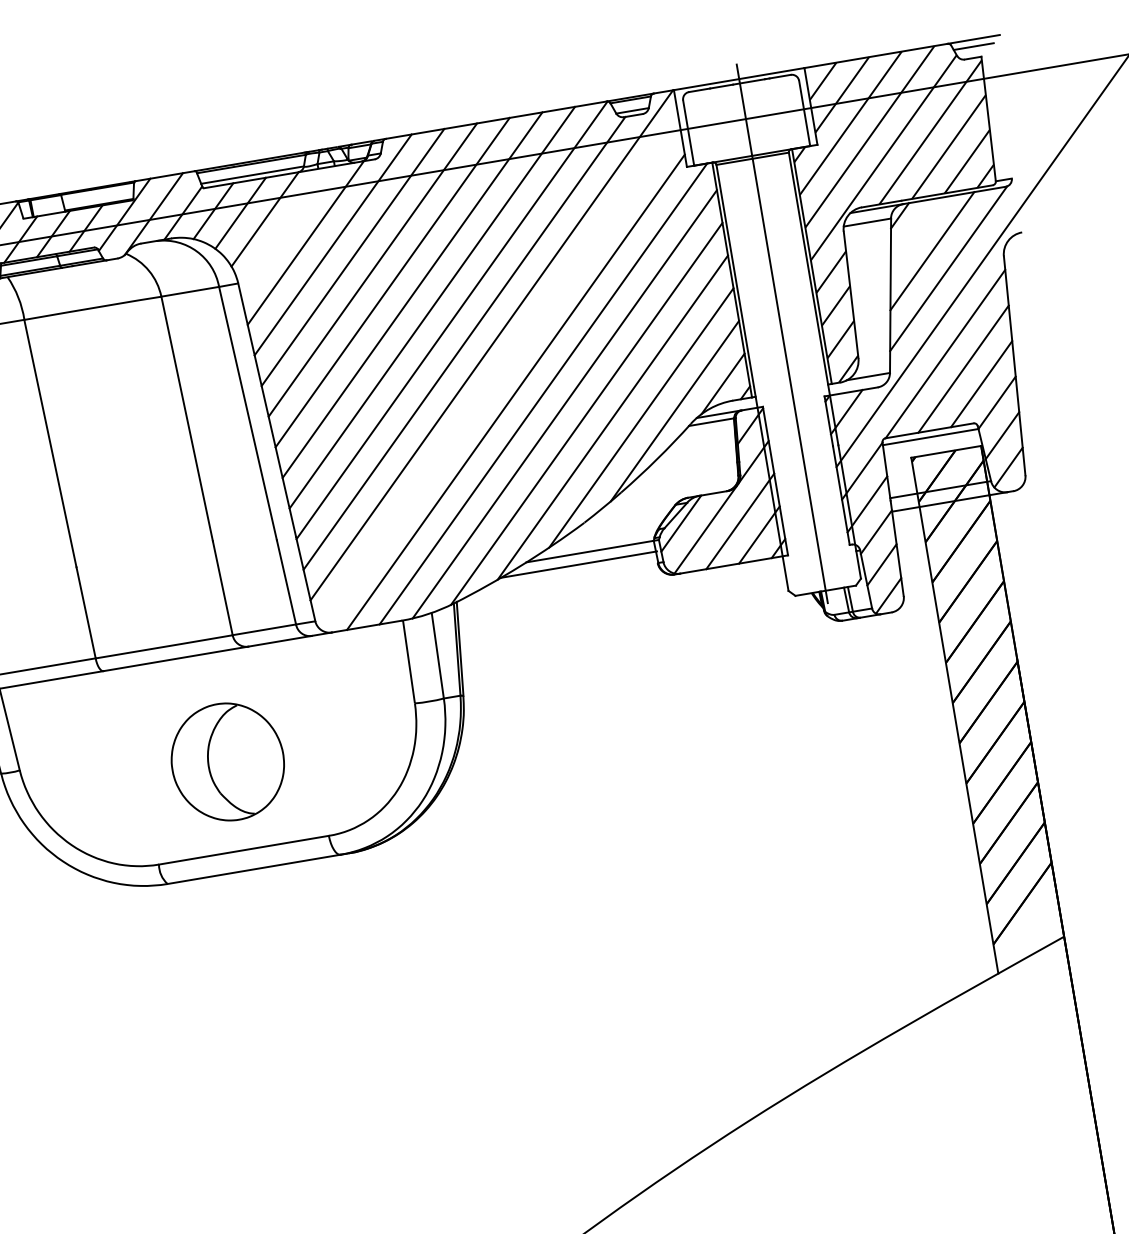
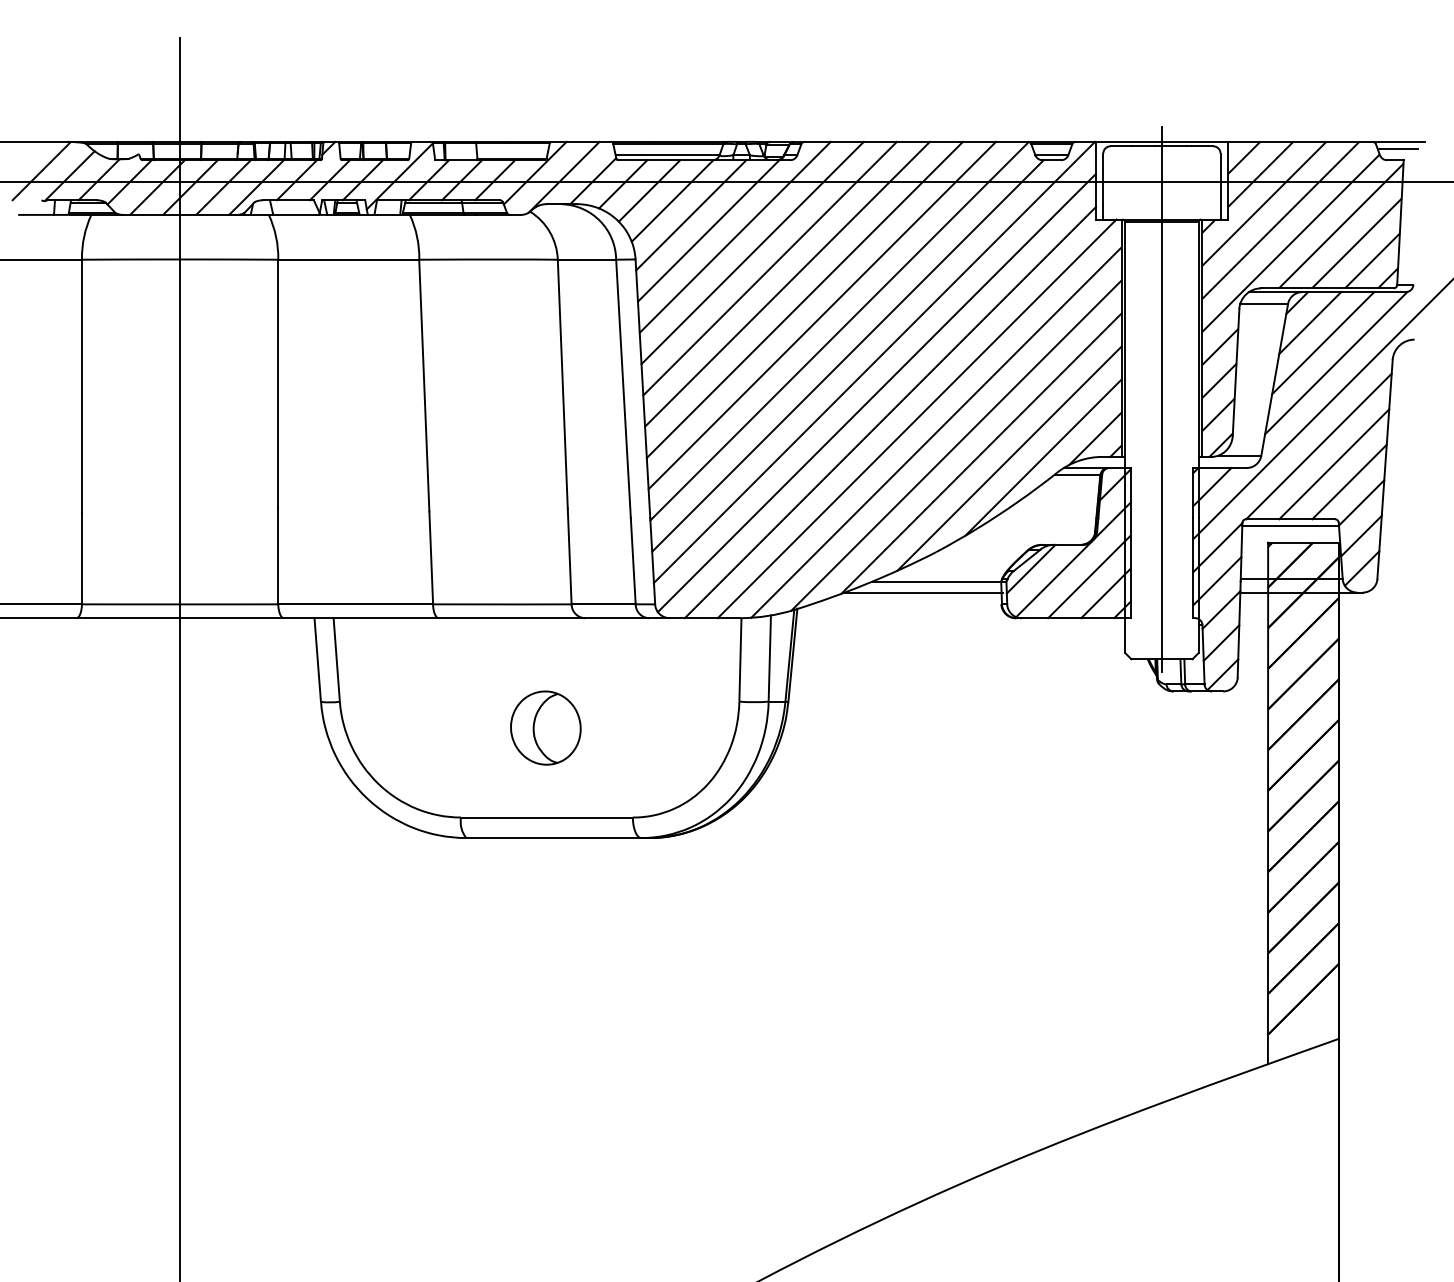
line: (286, 230) -> (691, 215), added
line: (916, 233) -> (1310, 323), added
line: (498, 374) -> (876, 392), added
part: (227, 761) -> (545, 727), size x0.62

